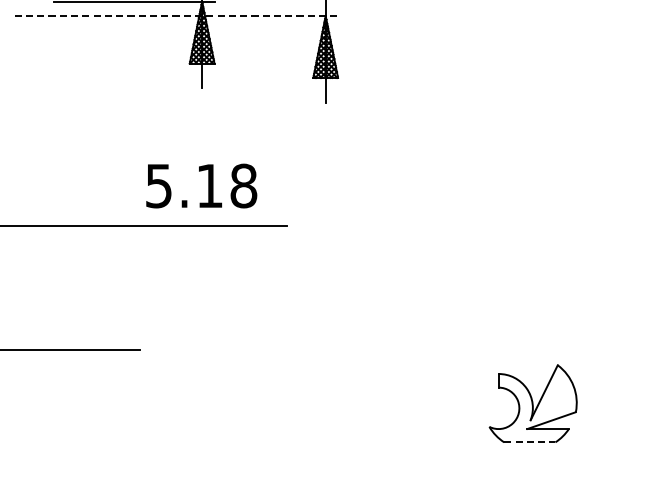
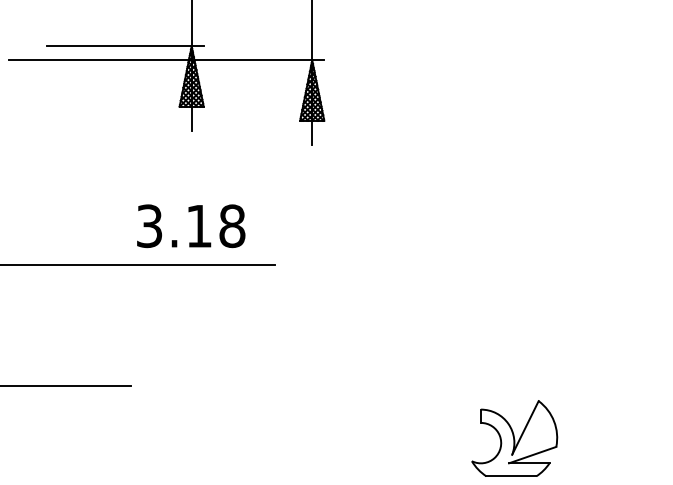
line: (176, 16) -> (166, 60), dashed -> solid
text: (158, 185) -> (149, 225), 5.18 -> 3.18
line: (529, 442) -> (511, 476), dashed -> solid

